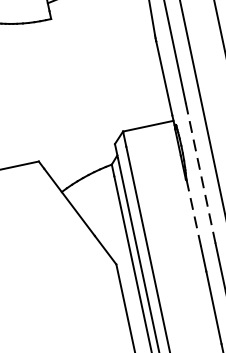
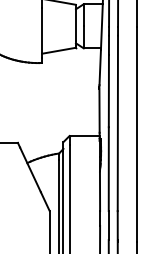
line: (200, 173) -> (108, 169), dashed -> solid
line: (194, 213) -> (100, 191), dashed -> solid

